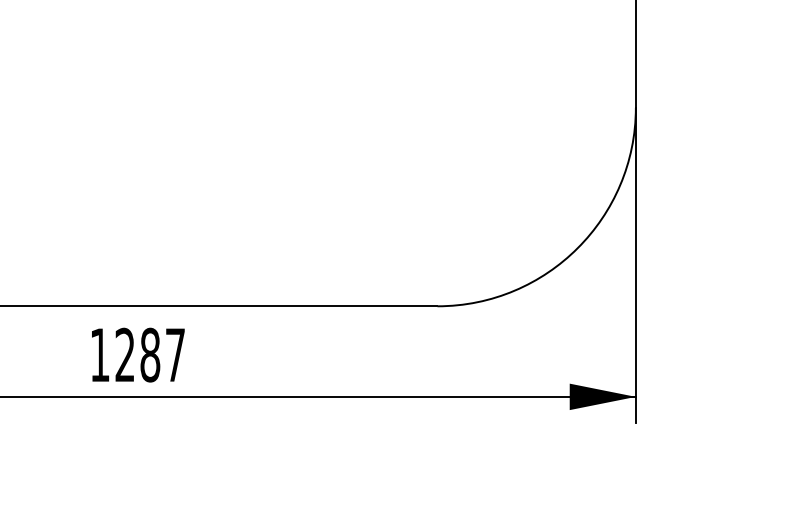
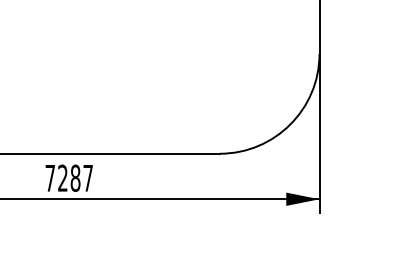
text: (98, 355) -> (49, 178), 1287 -> 7287

